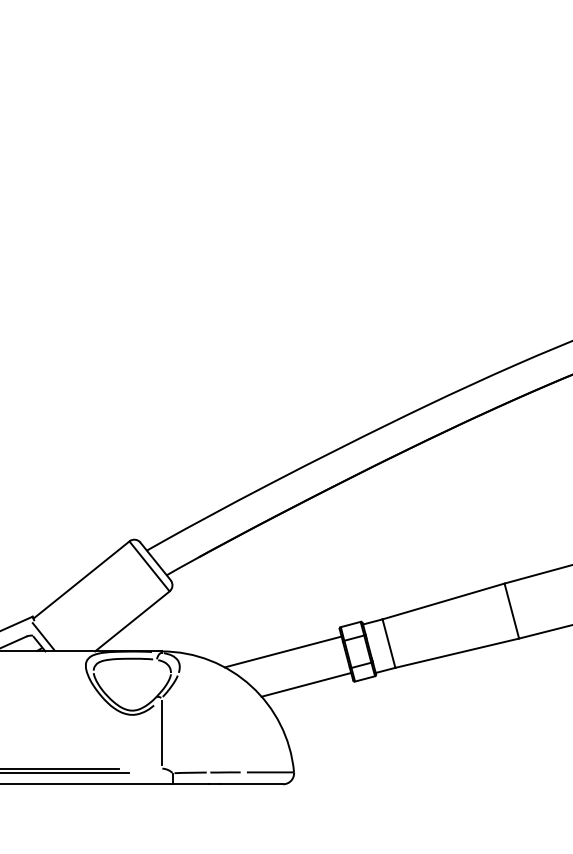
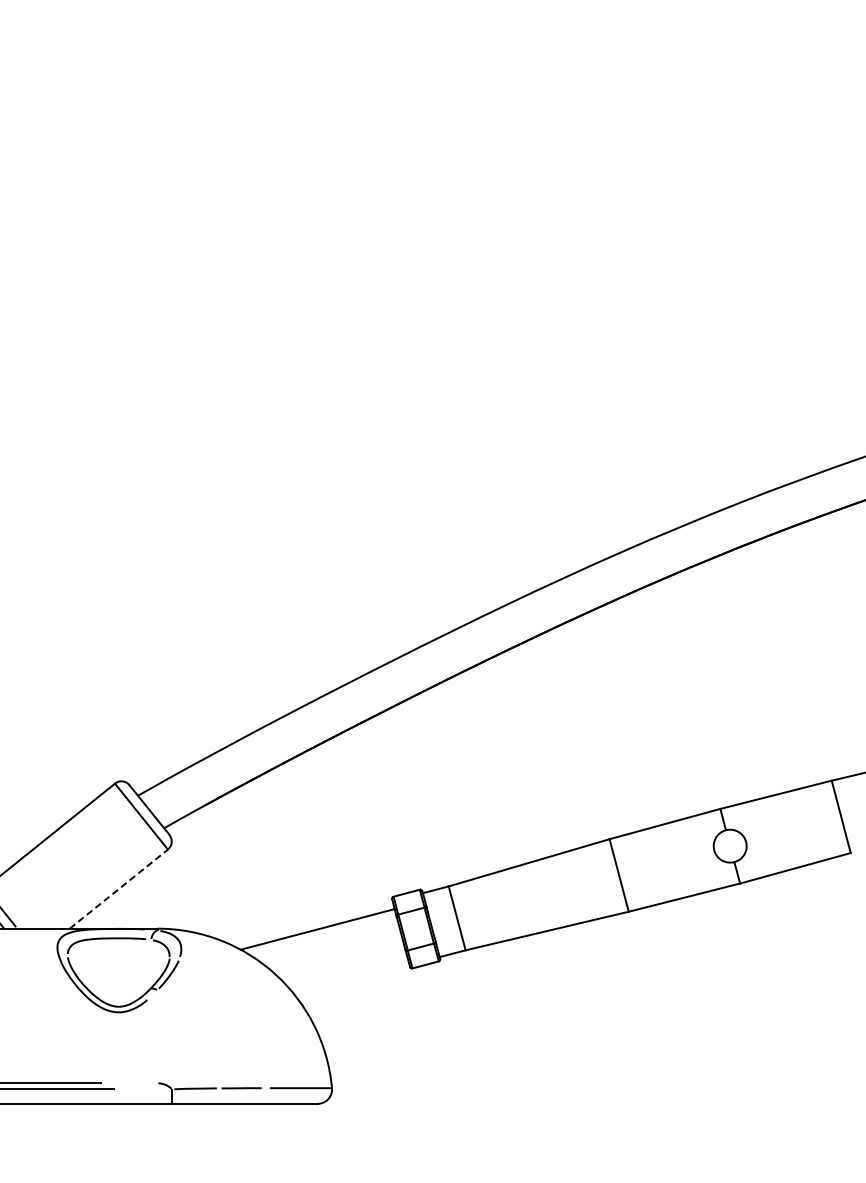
line: (132, 620) -> (119, 888), solid -> dashed
line: (306, 684) -> (348, 972), removed
line: (161, 733) -> (157, 1036), removed

